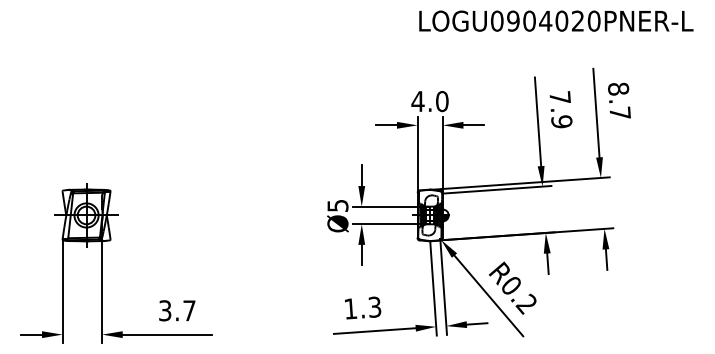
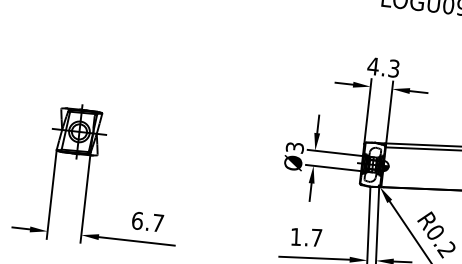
text: (442, 101) -> (394, 68), 4.0 -> 4.3
text: (337, 205) -> (294, 147), Ø5 -> Ø3
text: (374, 306) -> (316, 237), 1.3 -> 1.7
text: (165, 310) -> (137, 220), 3.7 -> 6.7

